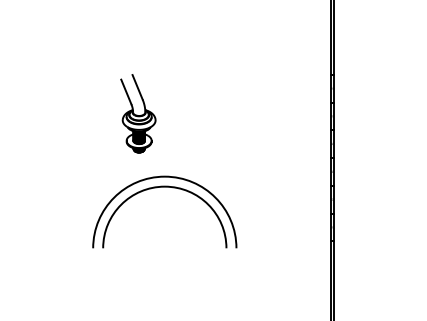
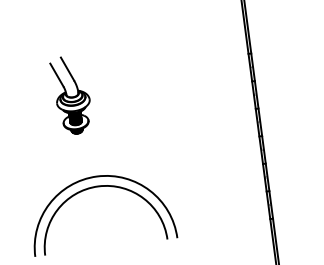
part: (138, 113) -> (71, 94), moved

